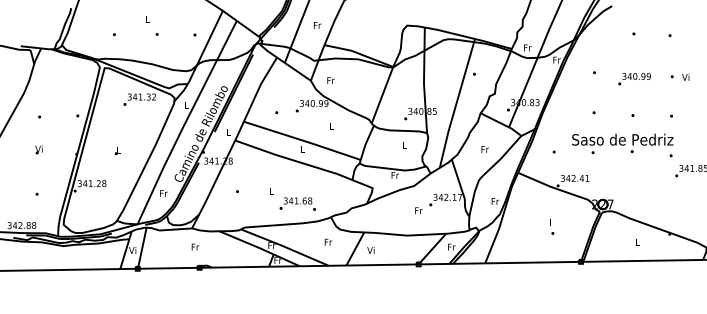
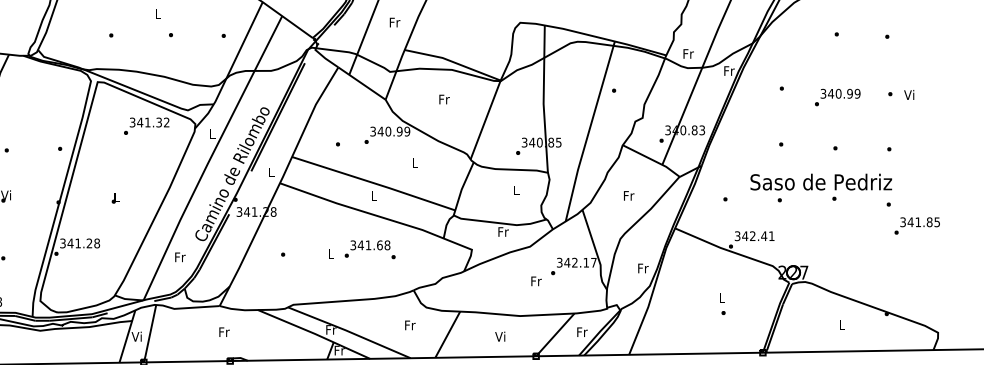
text: (330, 80) -> (443, 99), moved
text: (297, 203) -> (369, 248), moved
text: (370, 249) -> (499, 335), moved

